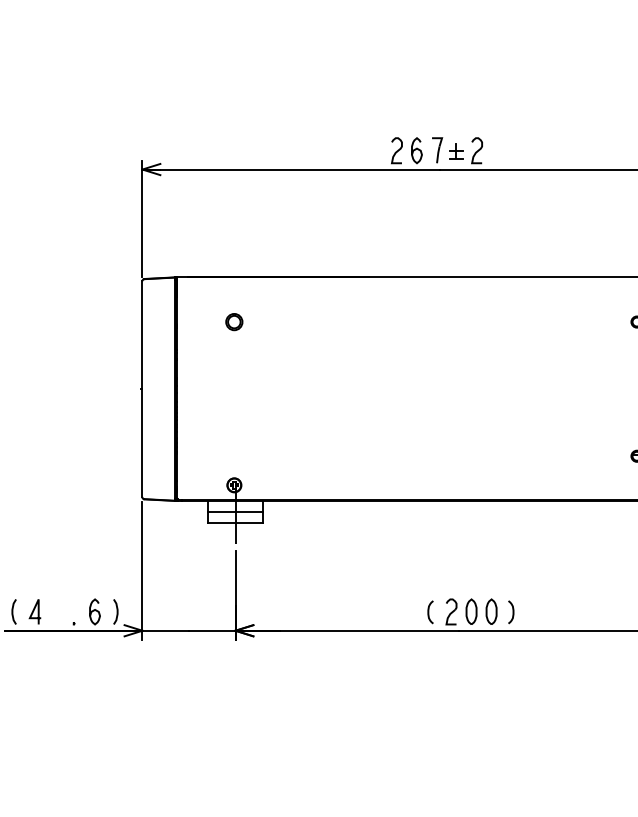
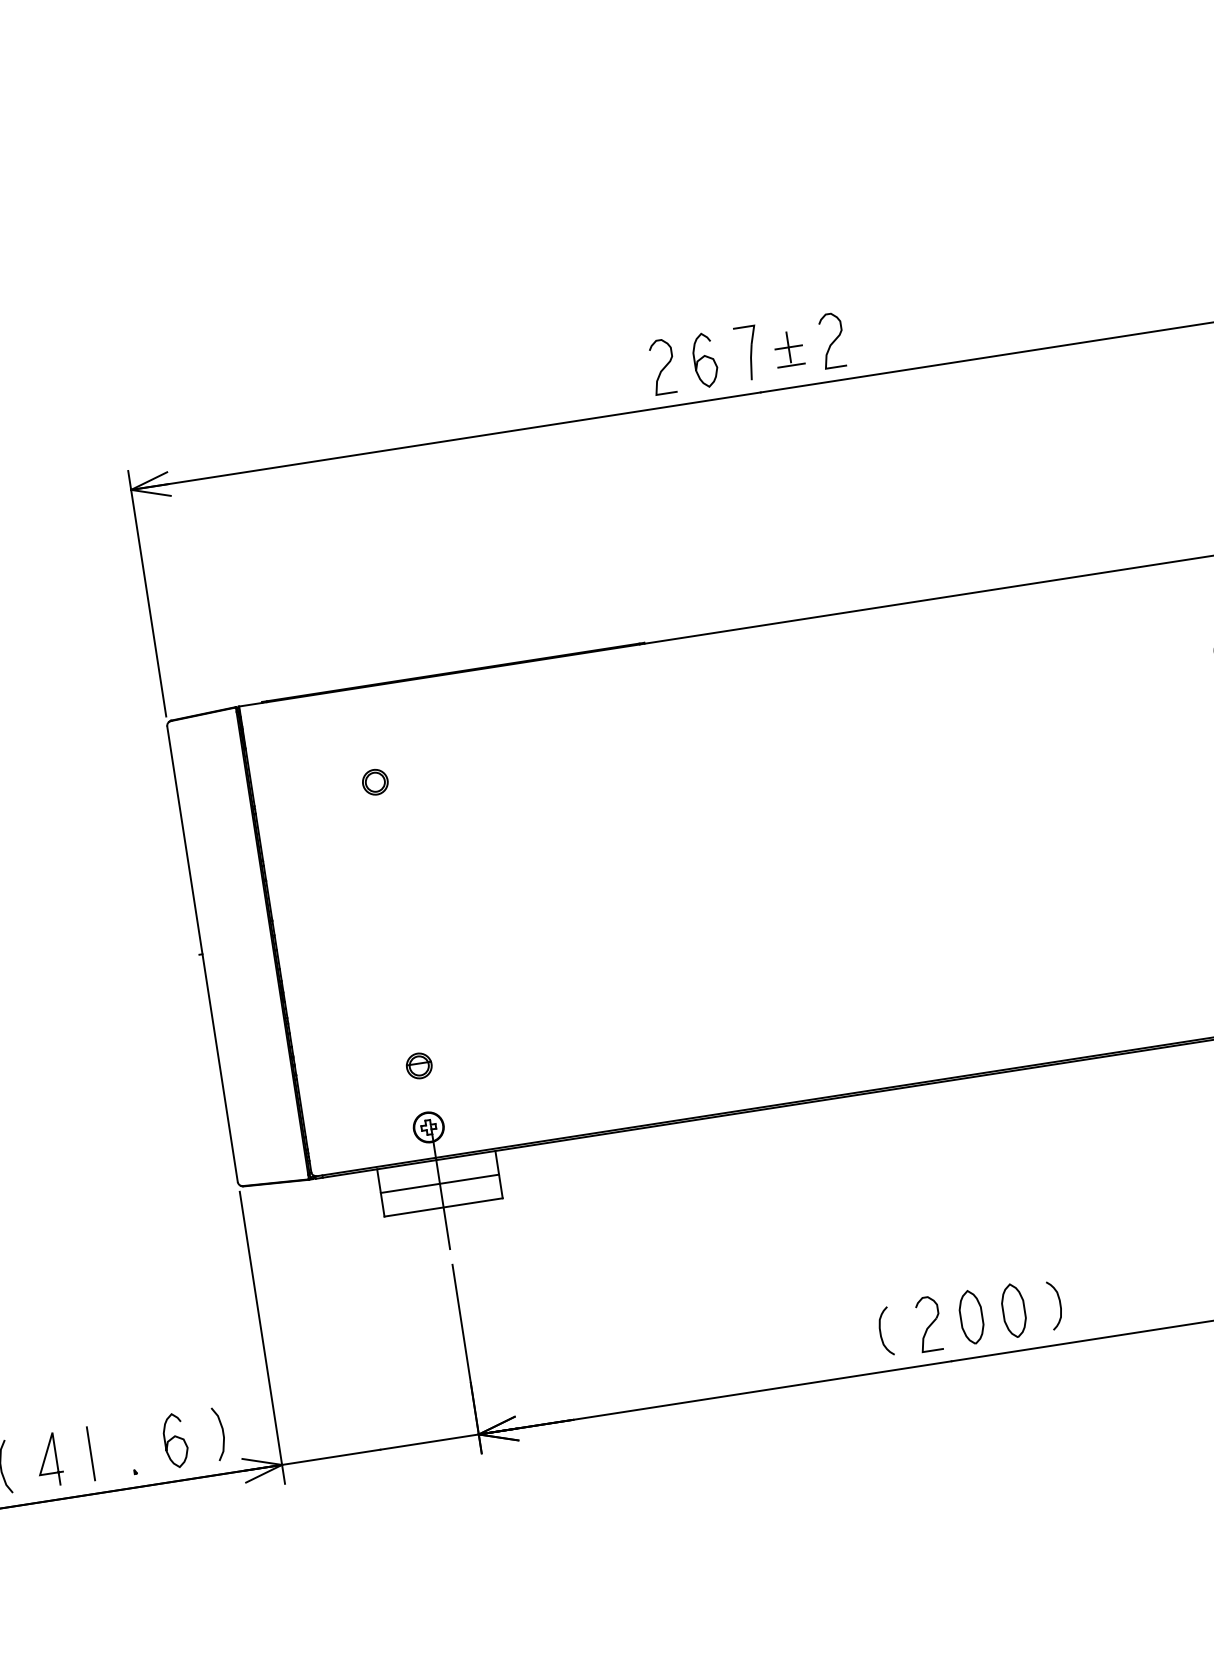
part: (234, 321) -> (375, 781), size x0.71
part: (234, 455) -> (419, 1064), added
line: (54, 611) -> (89, 1452), added

